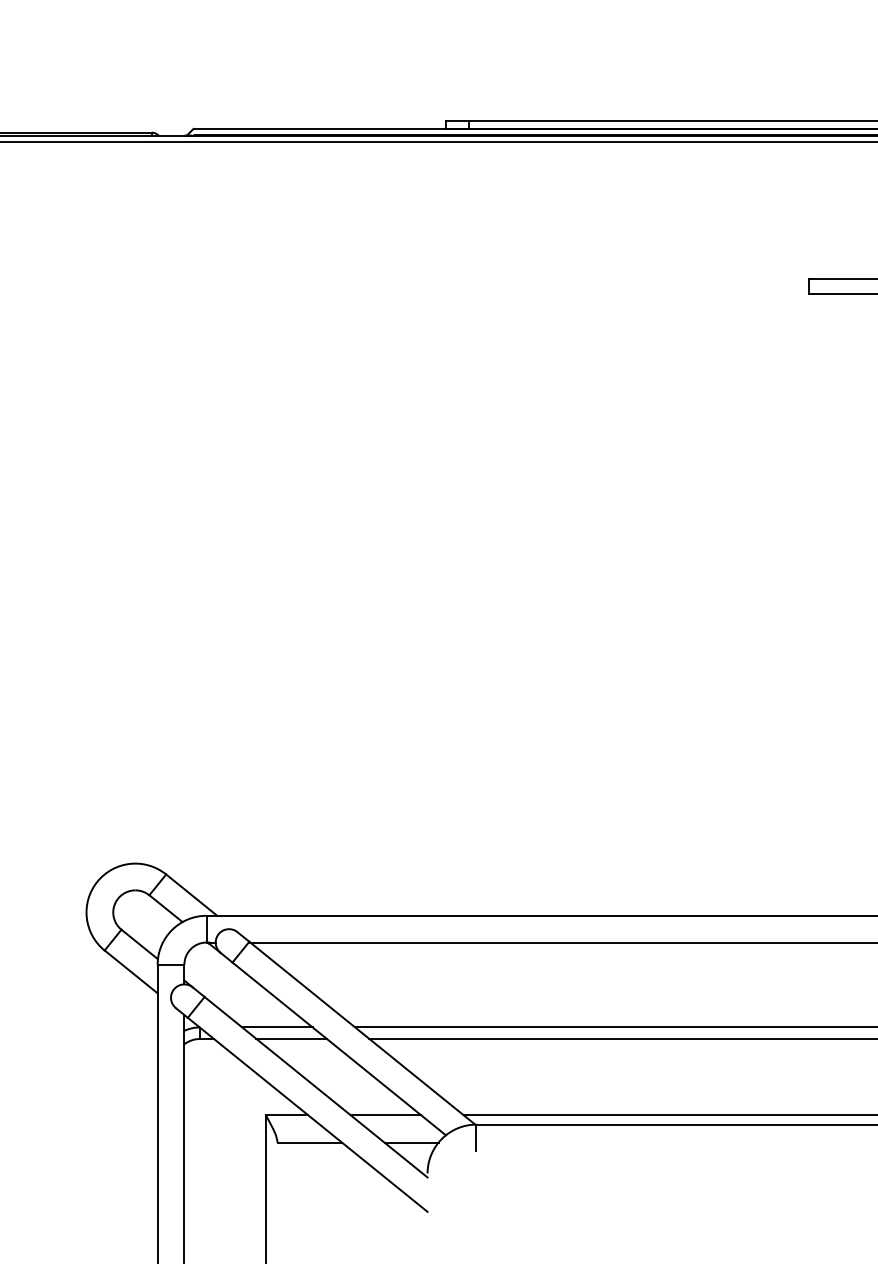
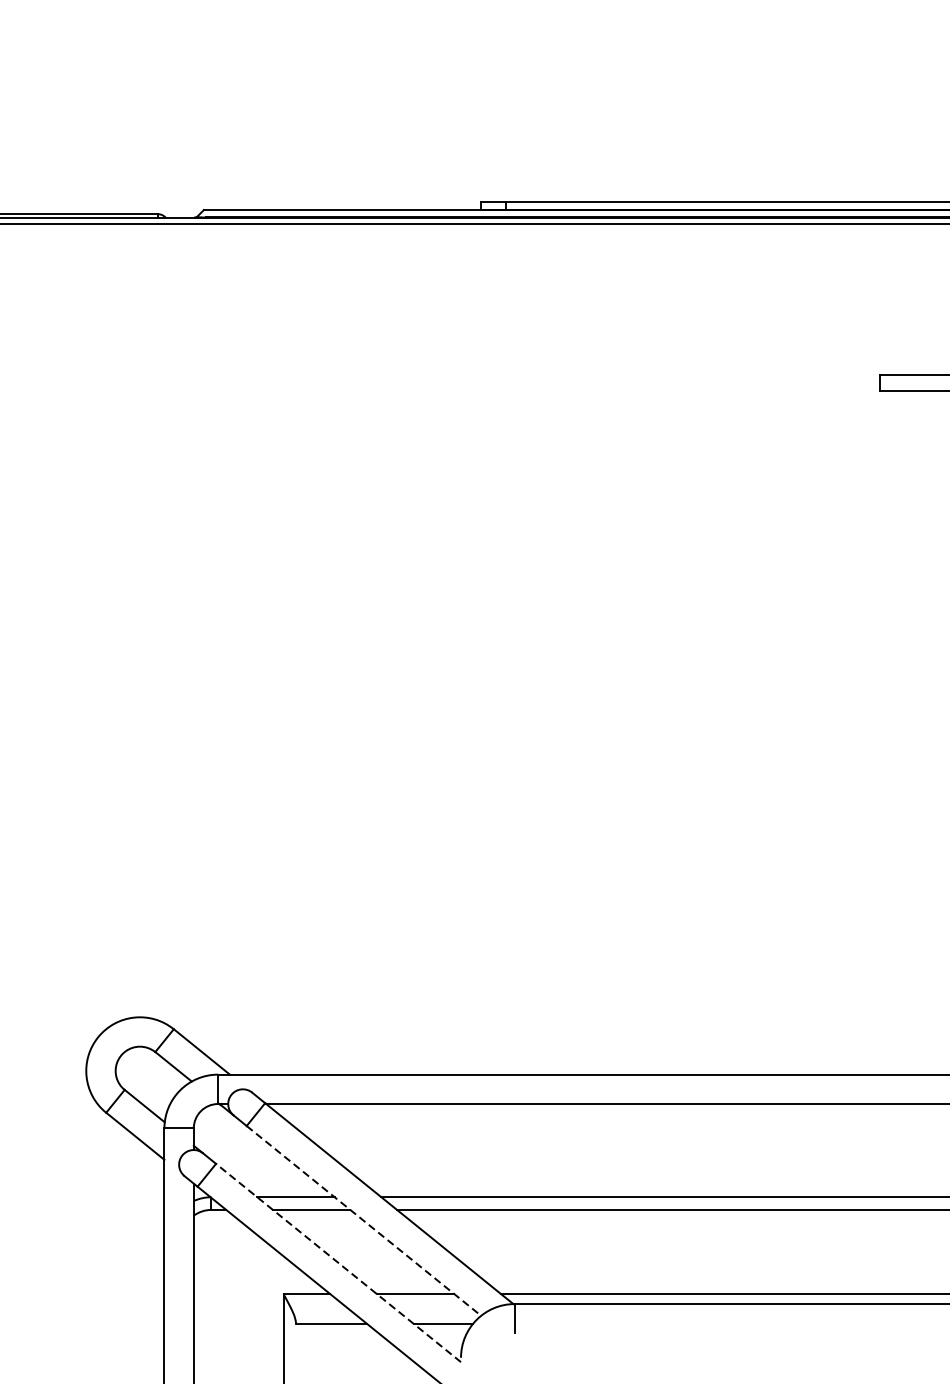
line: (339, 1049) -> (364, 1221), solid -> dashed
line: (315, 1086) -> (337, 1262), solid -> dashed

